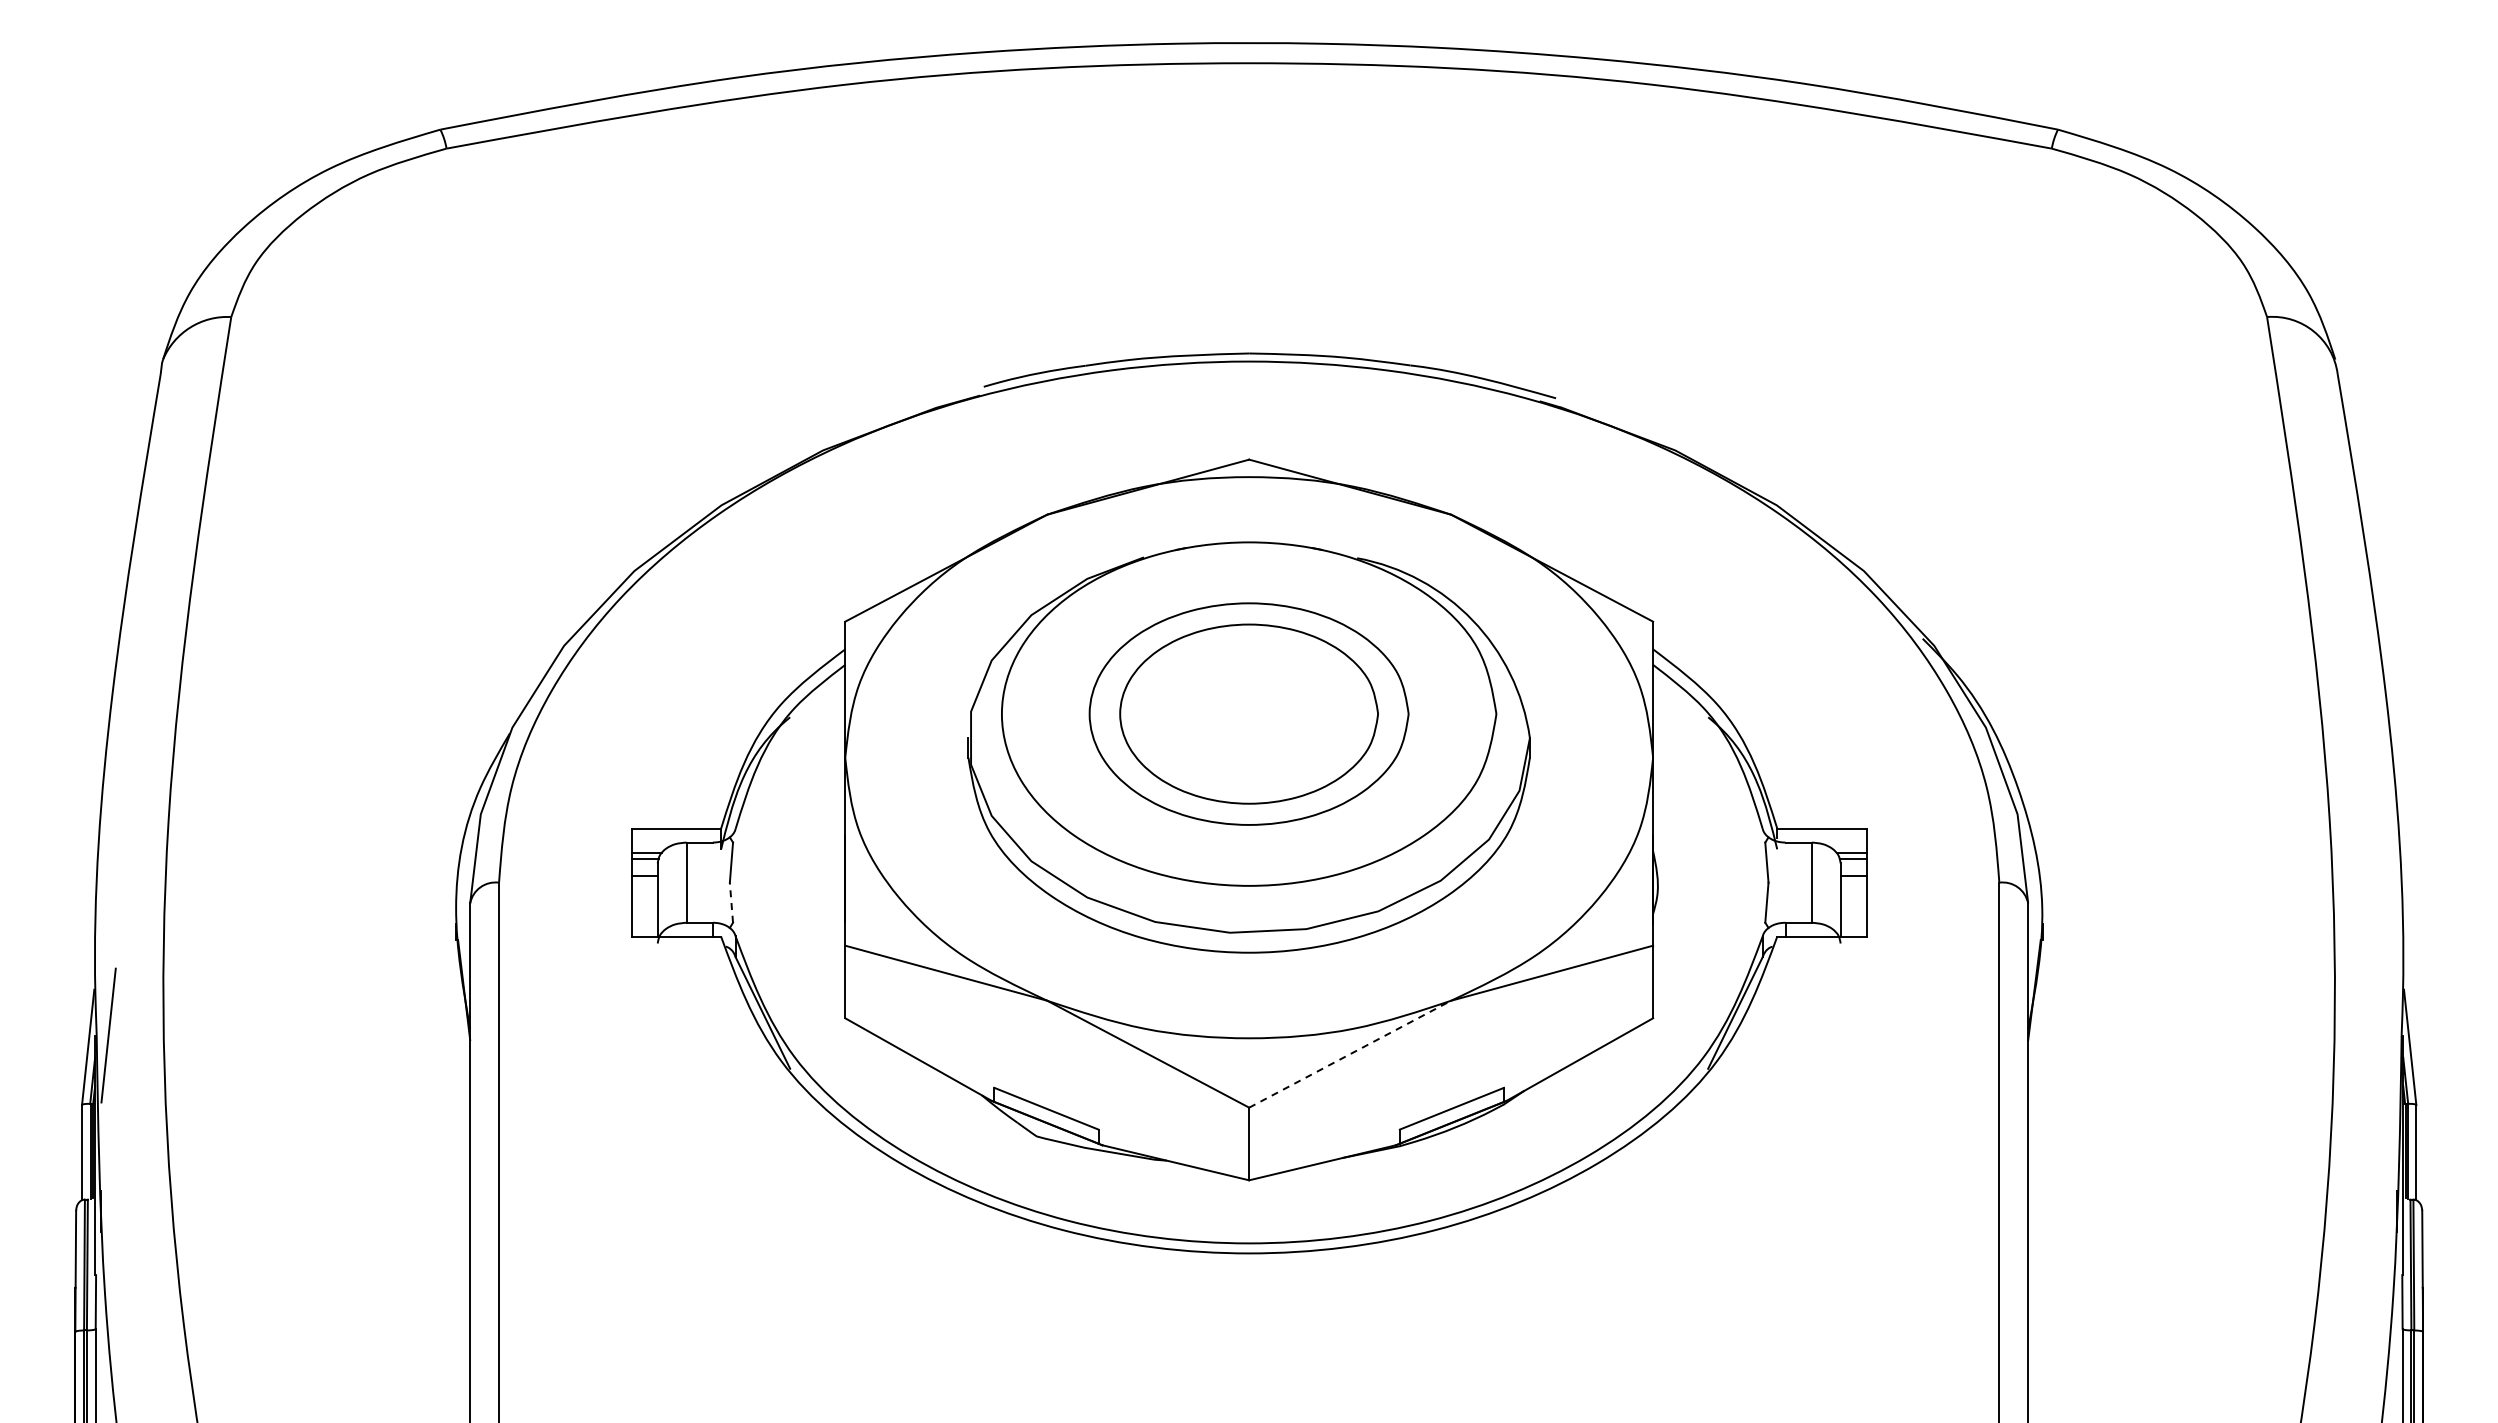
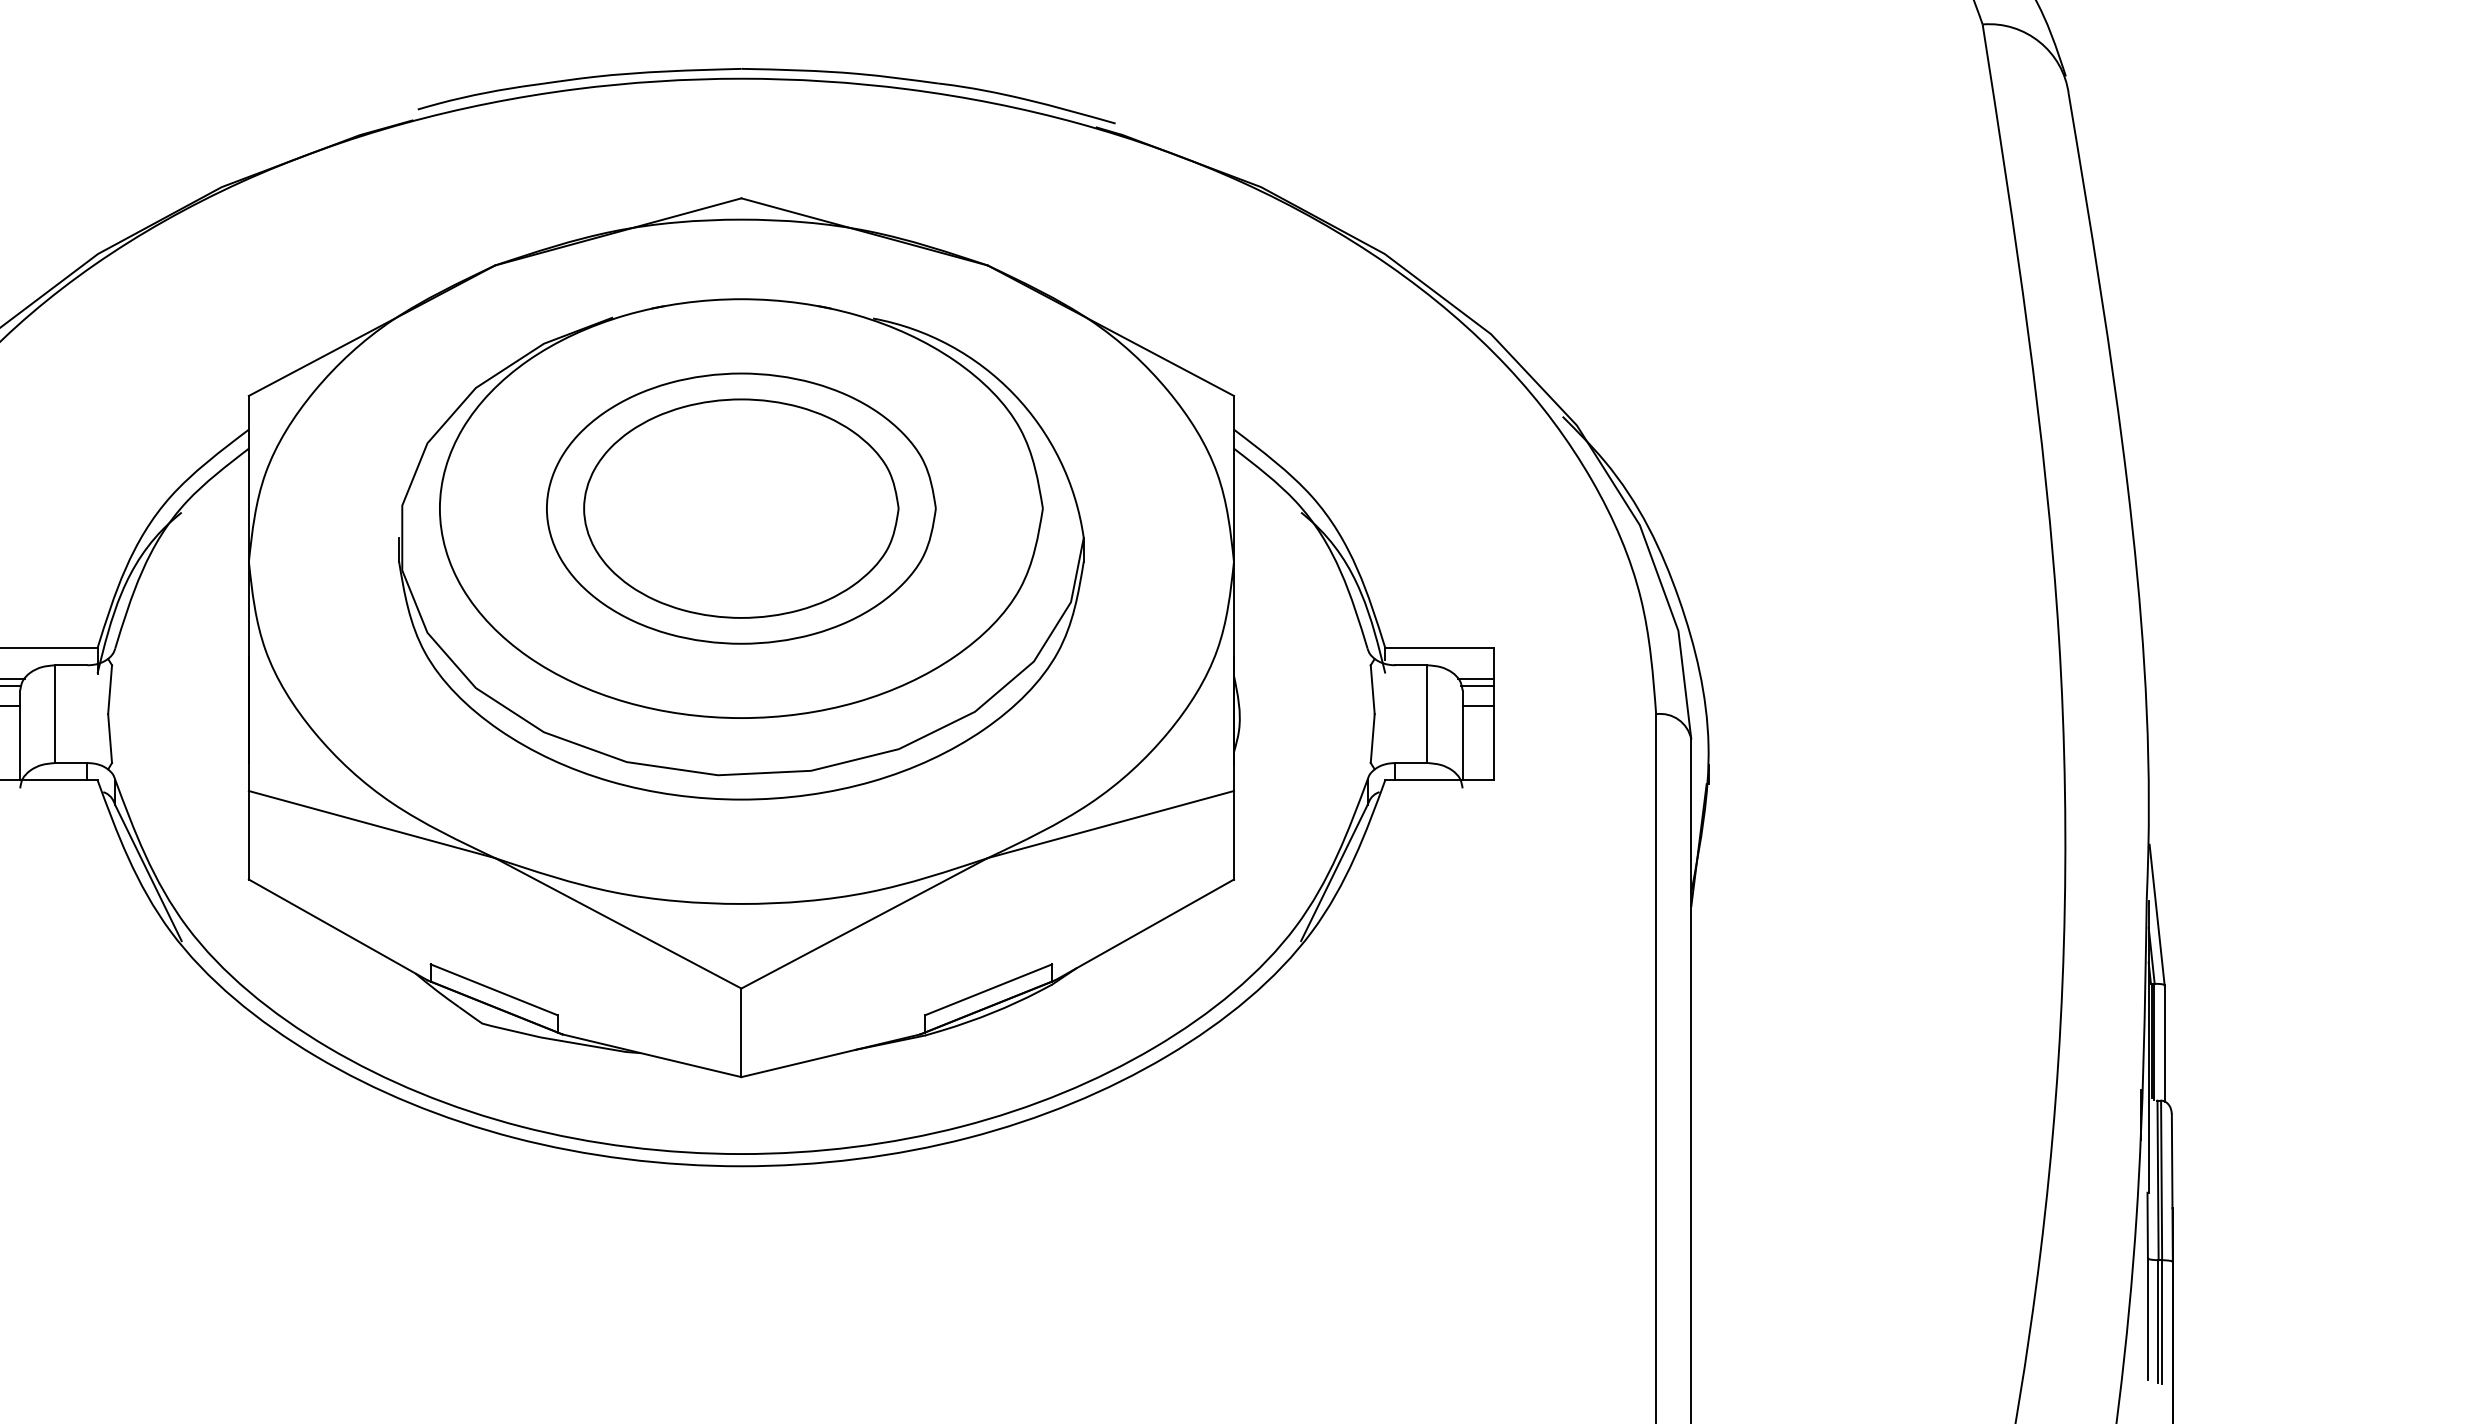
line: (731, 902) -> (110, 738), dashed -> solid
line: (1350, 1053) -> (864, 922), dashed -> solid

